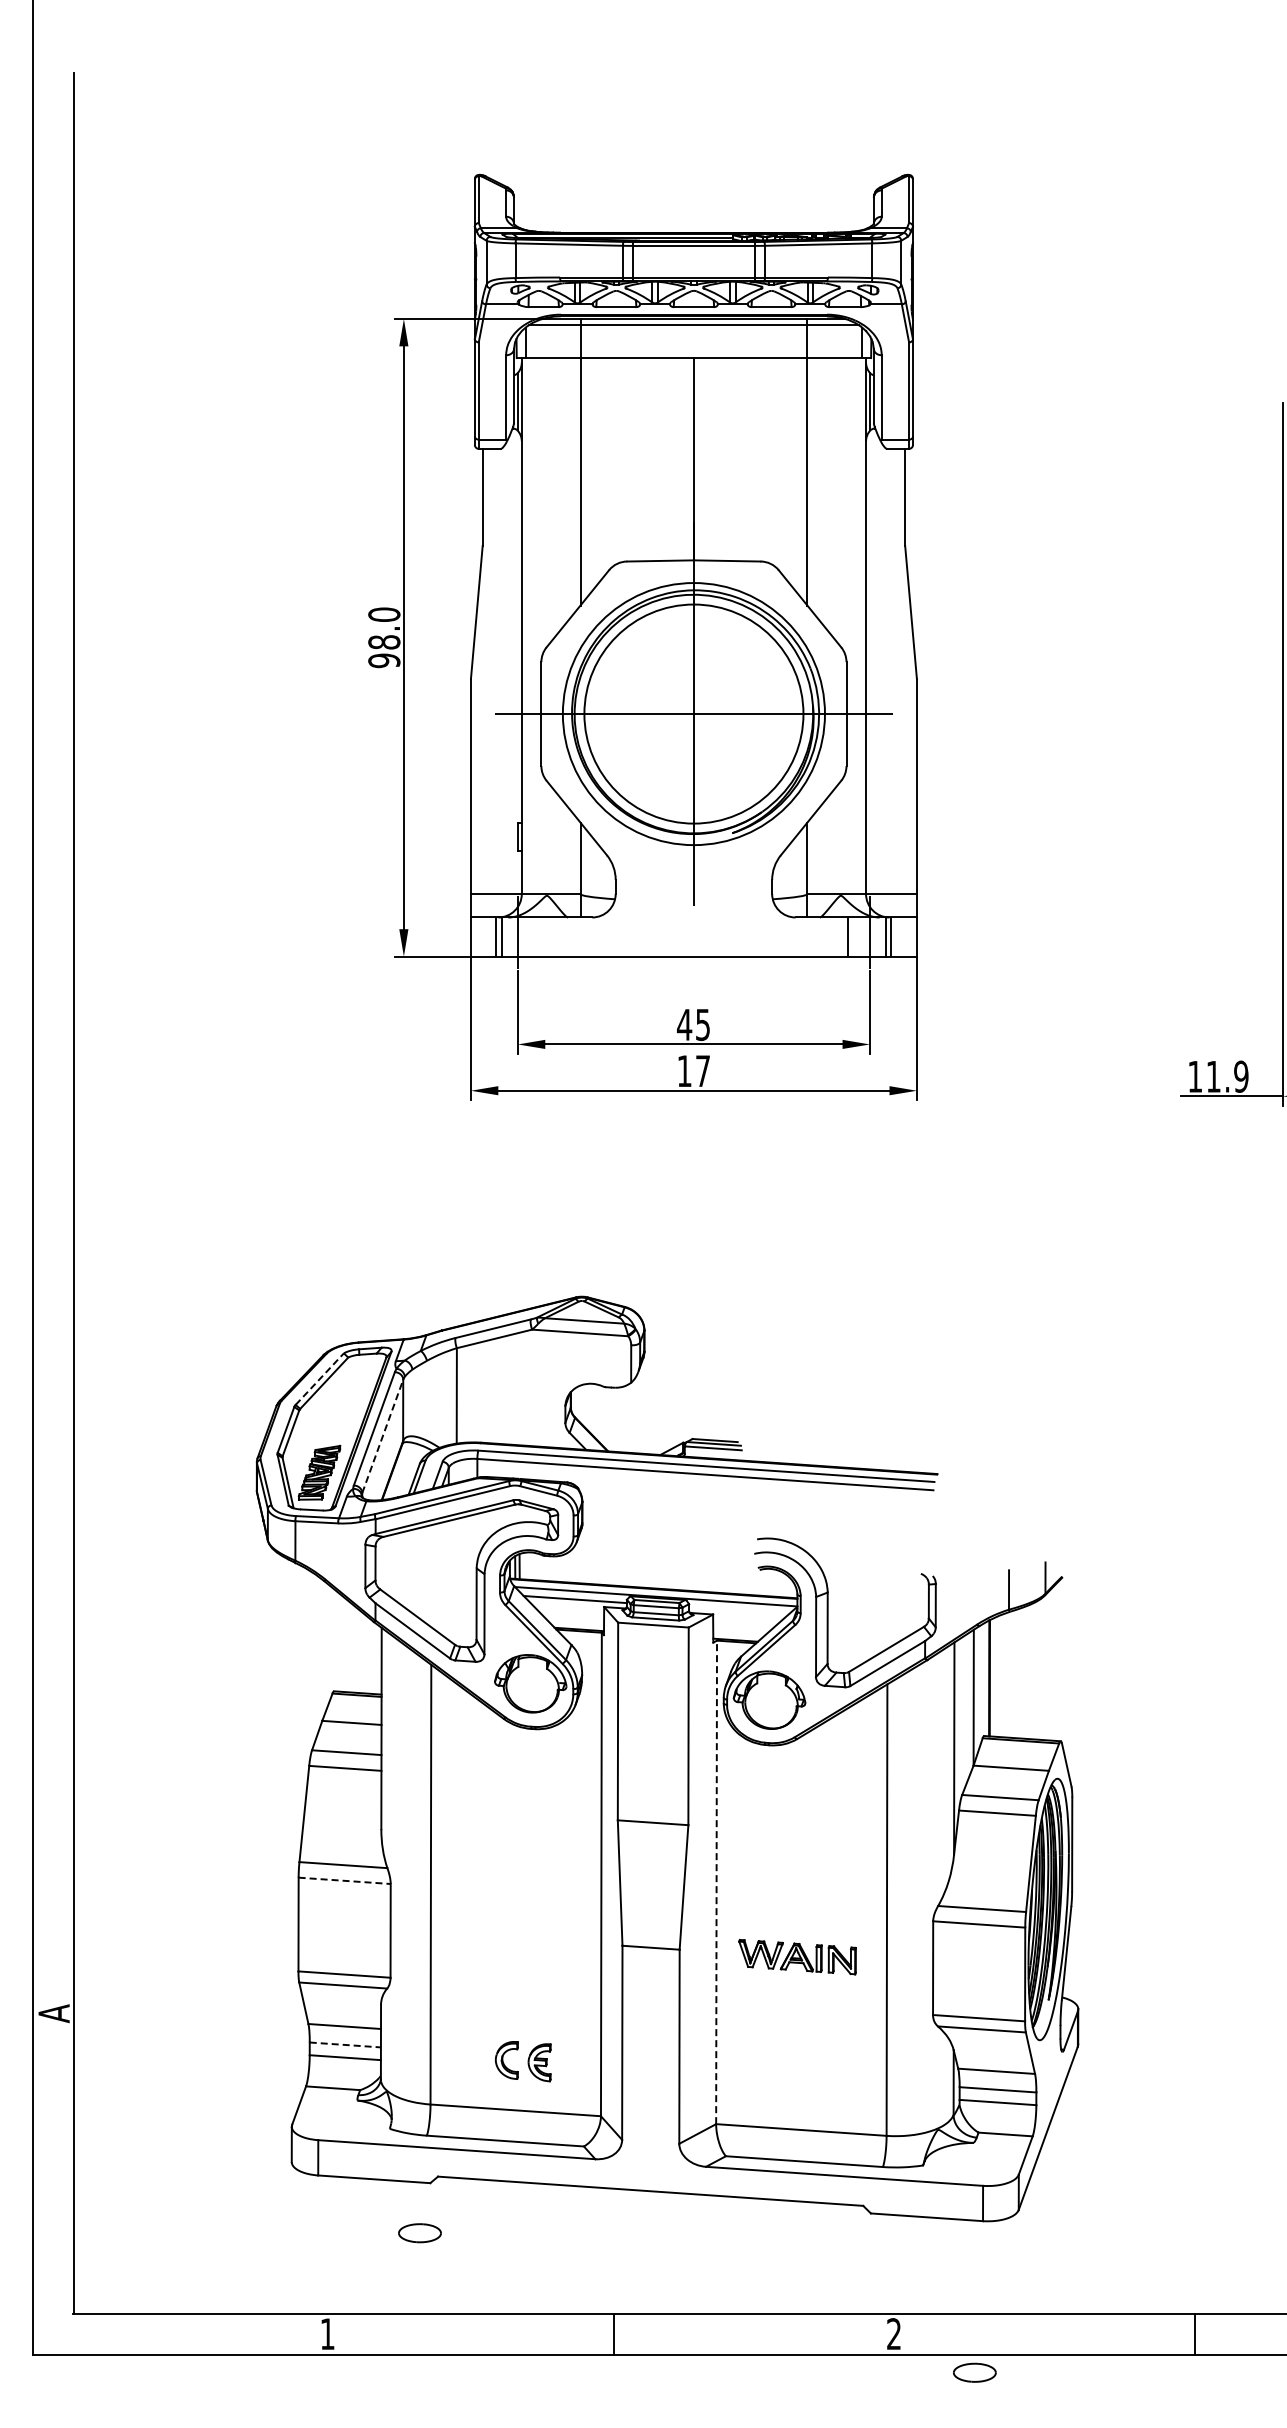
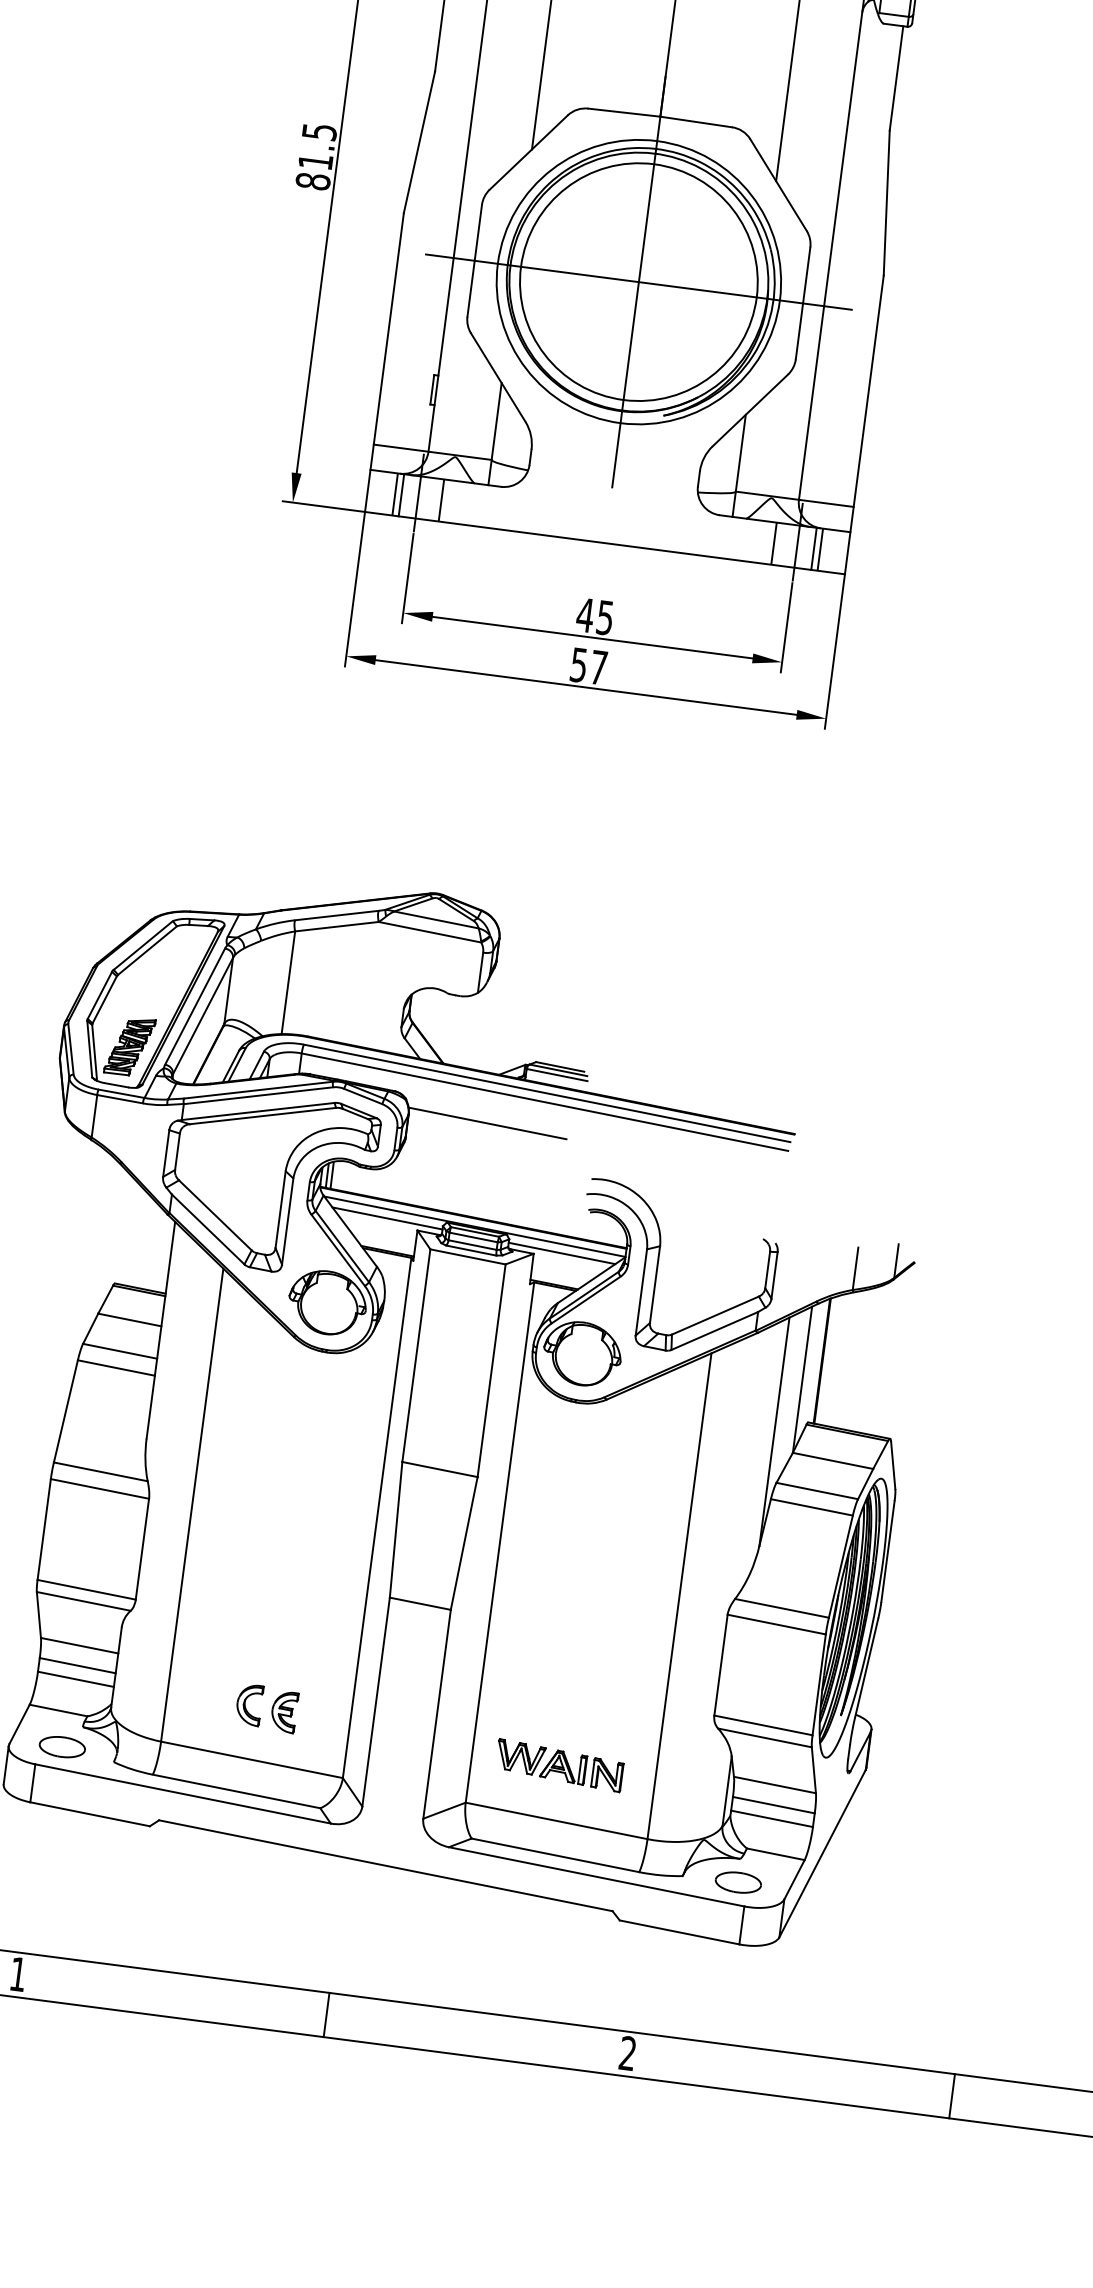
text: (384, 637) -> (316, 156), 98.0 -> 81.5
line: (539, 936) -> (441, 499), added
text: (684, 1071) -> (578, 665), 17 -> 57
line: (320, 1378) -> (144, 944), dashed -> solid
line: (382, 1436) -> (202, 1016), dashed -> solid
line: (655, 1500) -> (487, 1123), added
line: (738, 1610) -> (561, 1253), added
line: (345, 1880) -> (100, 1488), dashed -> solid
line: (716, 1882) -> (499, 1542), dashed -> solid
part: (797, 1956) -> (559, 1764), moved
line: (345, 2044) -> (77, 1665), dashed -> solid
part: (419, 2233) -> (61, 1747), moved
part: (974, 2372) -> (738, 1882), moved

